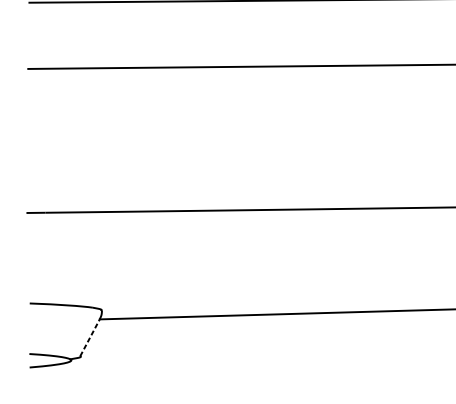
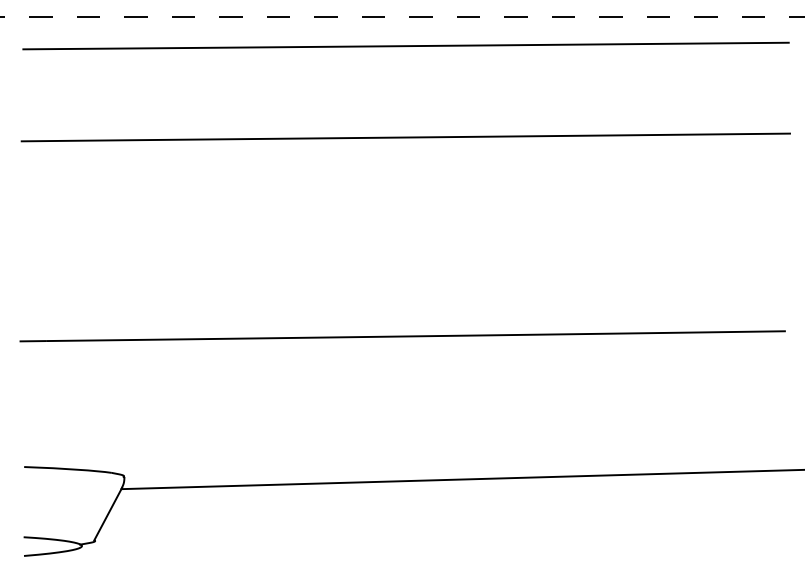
line: (90, 337) -> (108, 514), dashed -> solid

